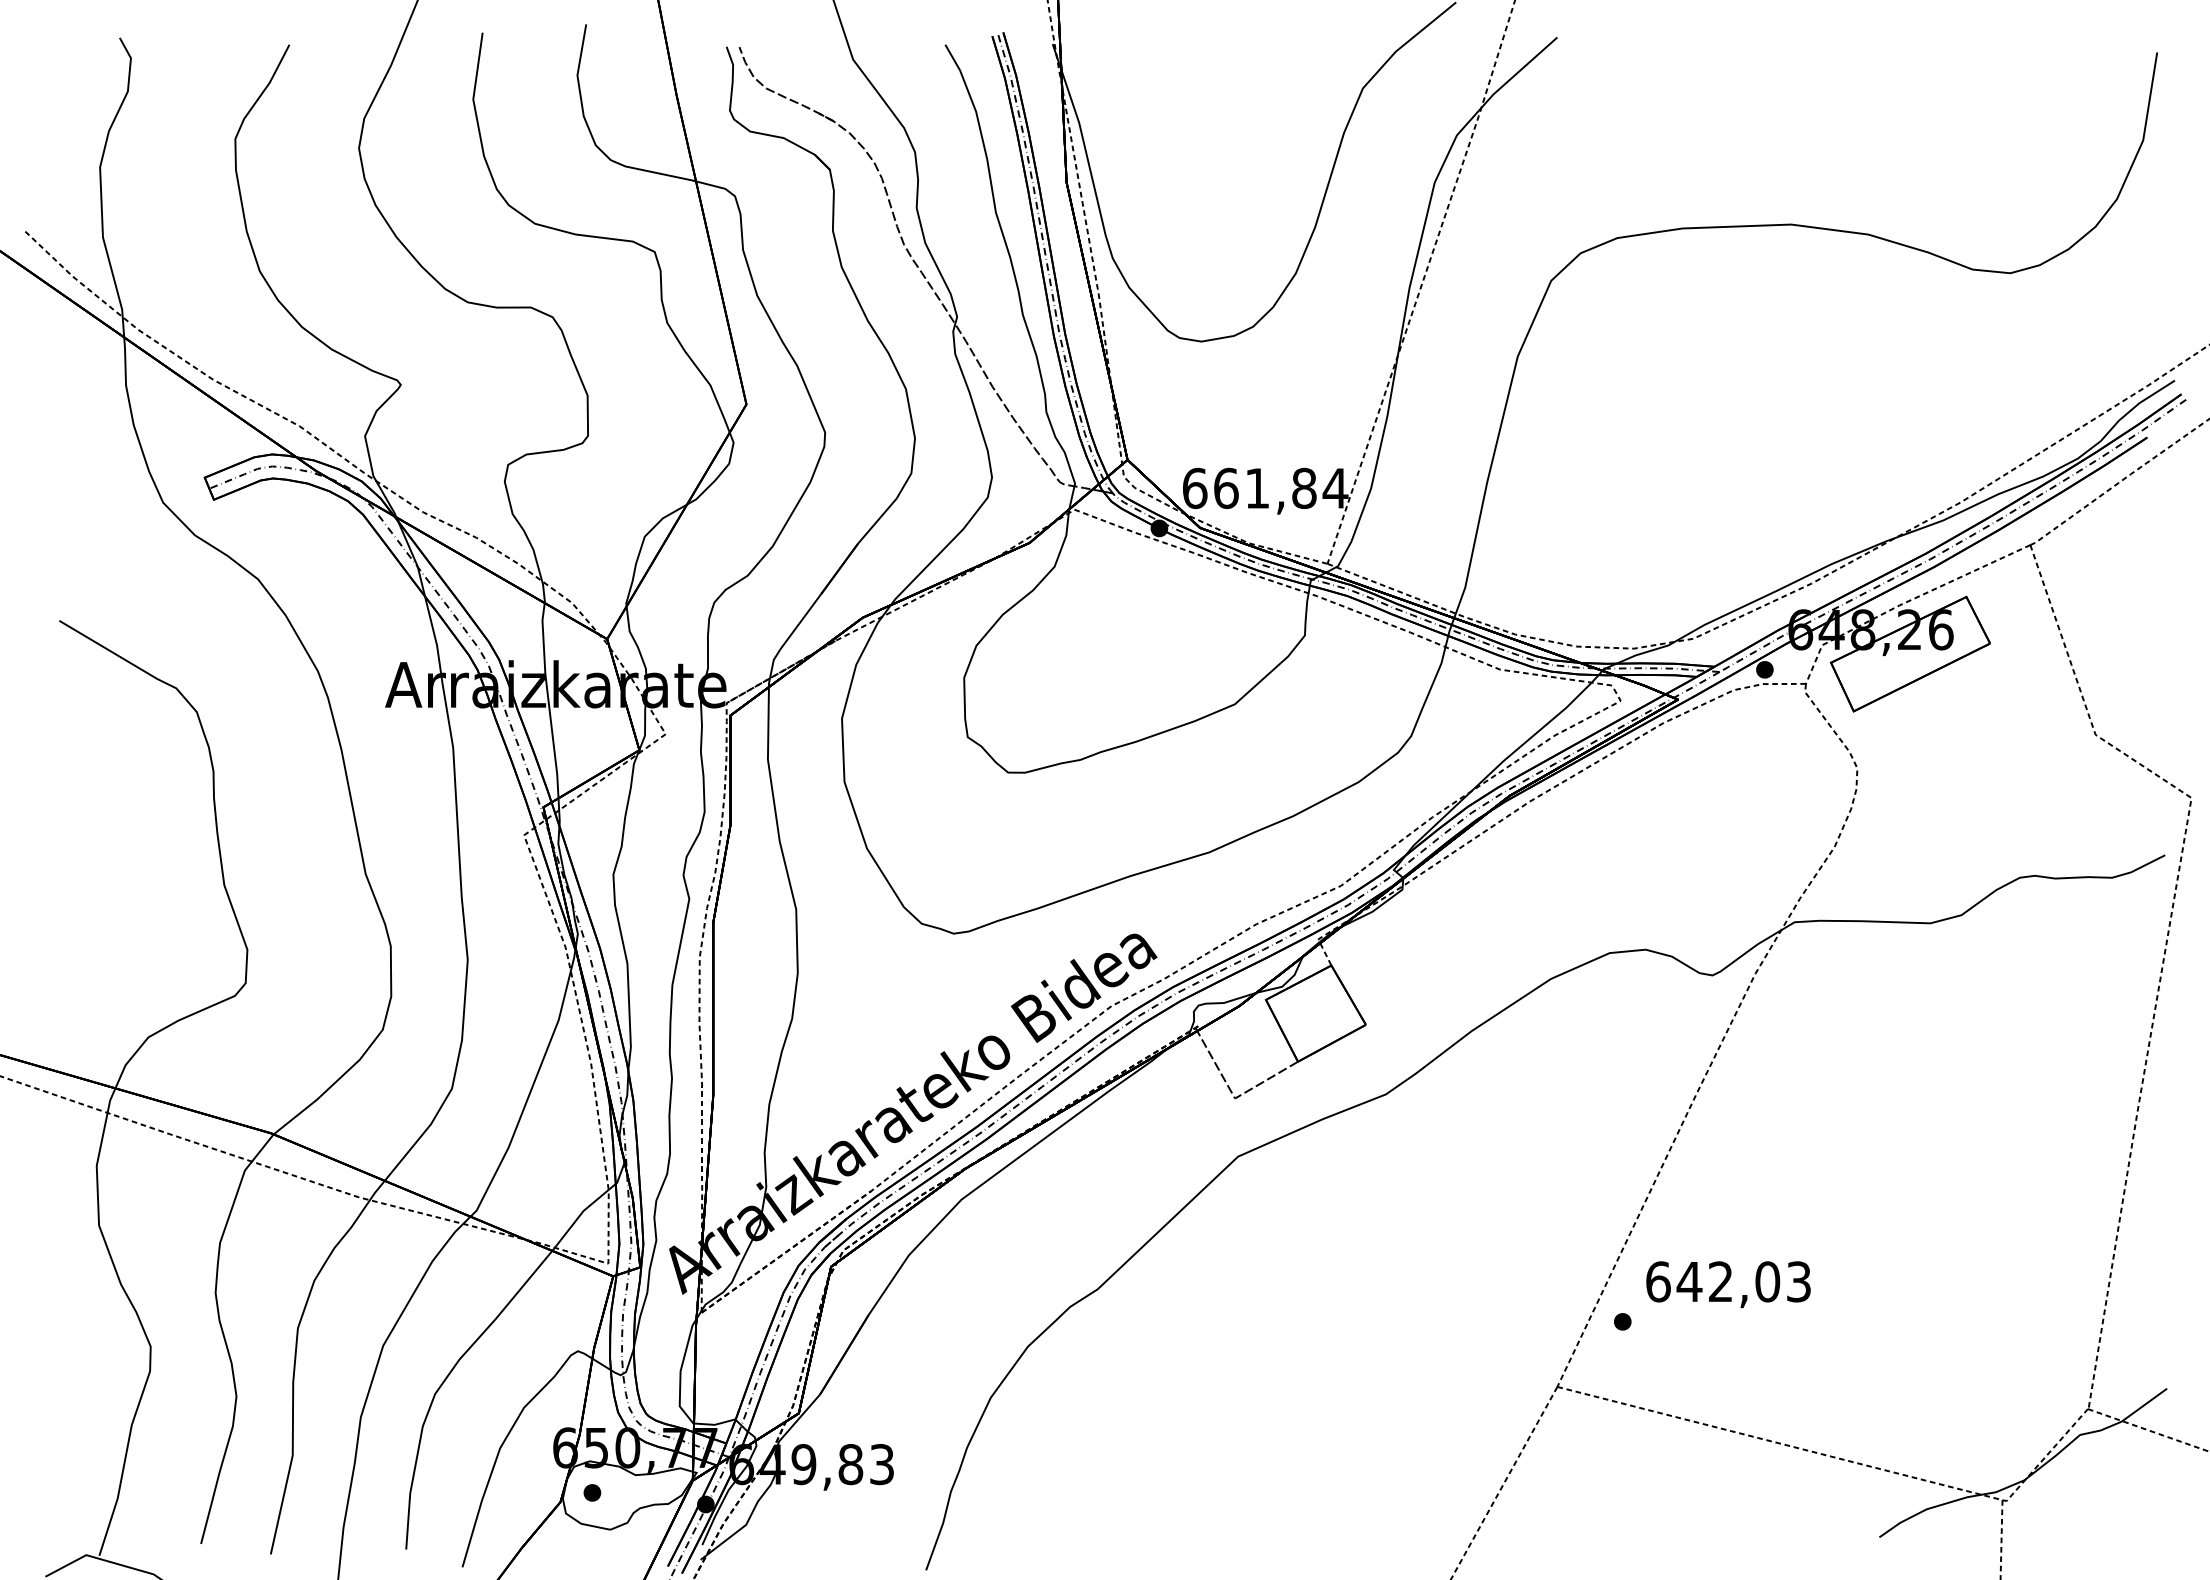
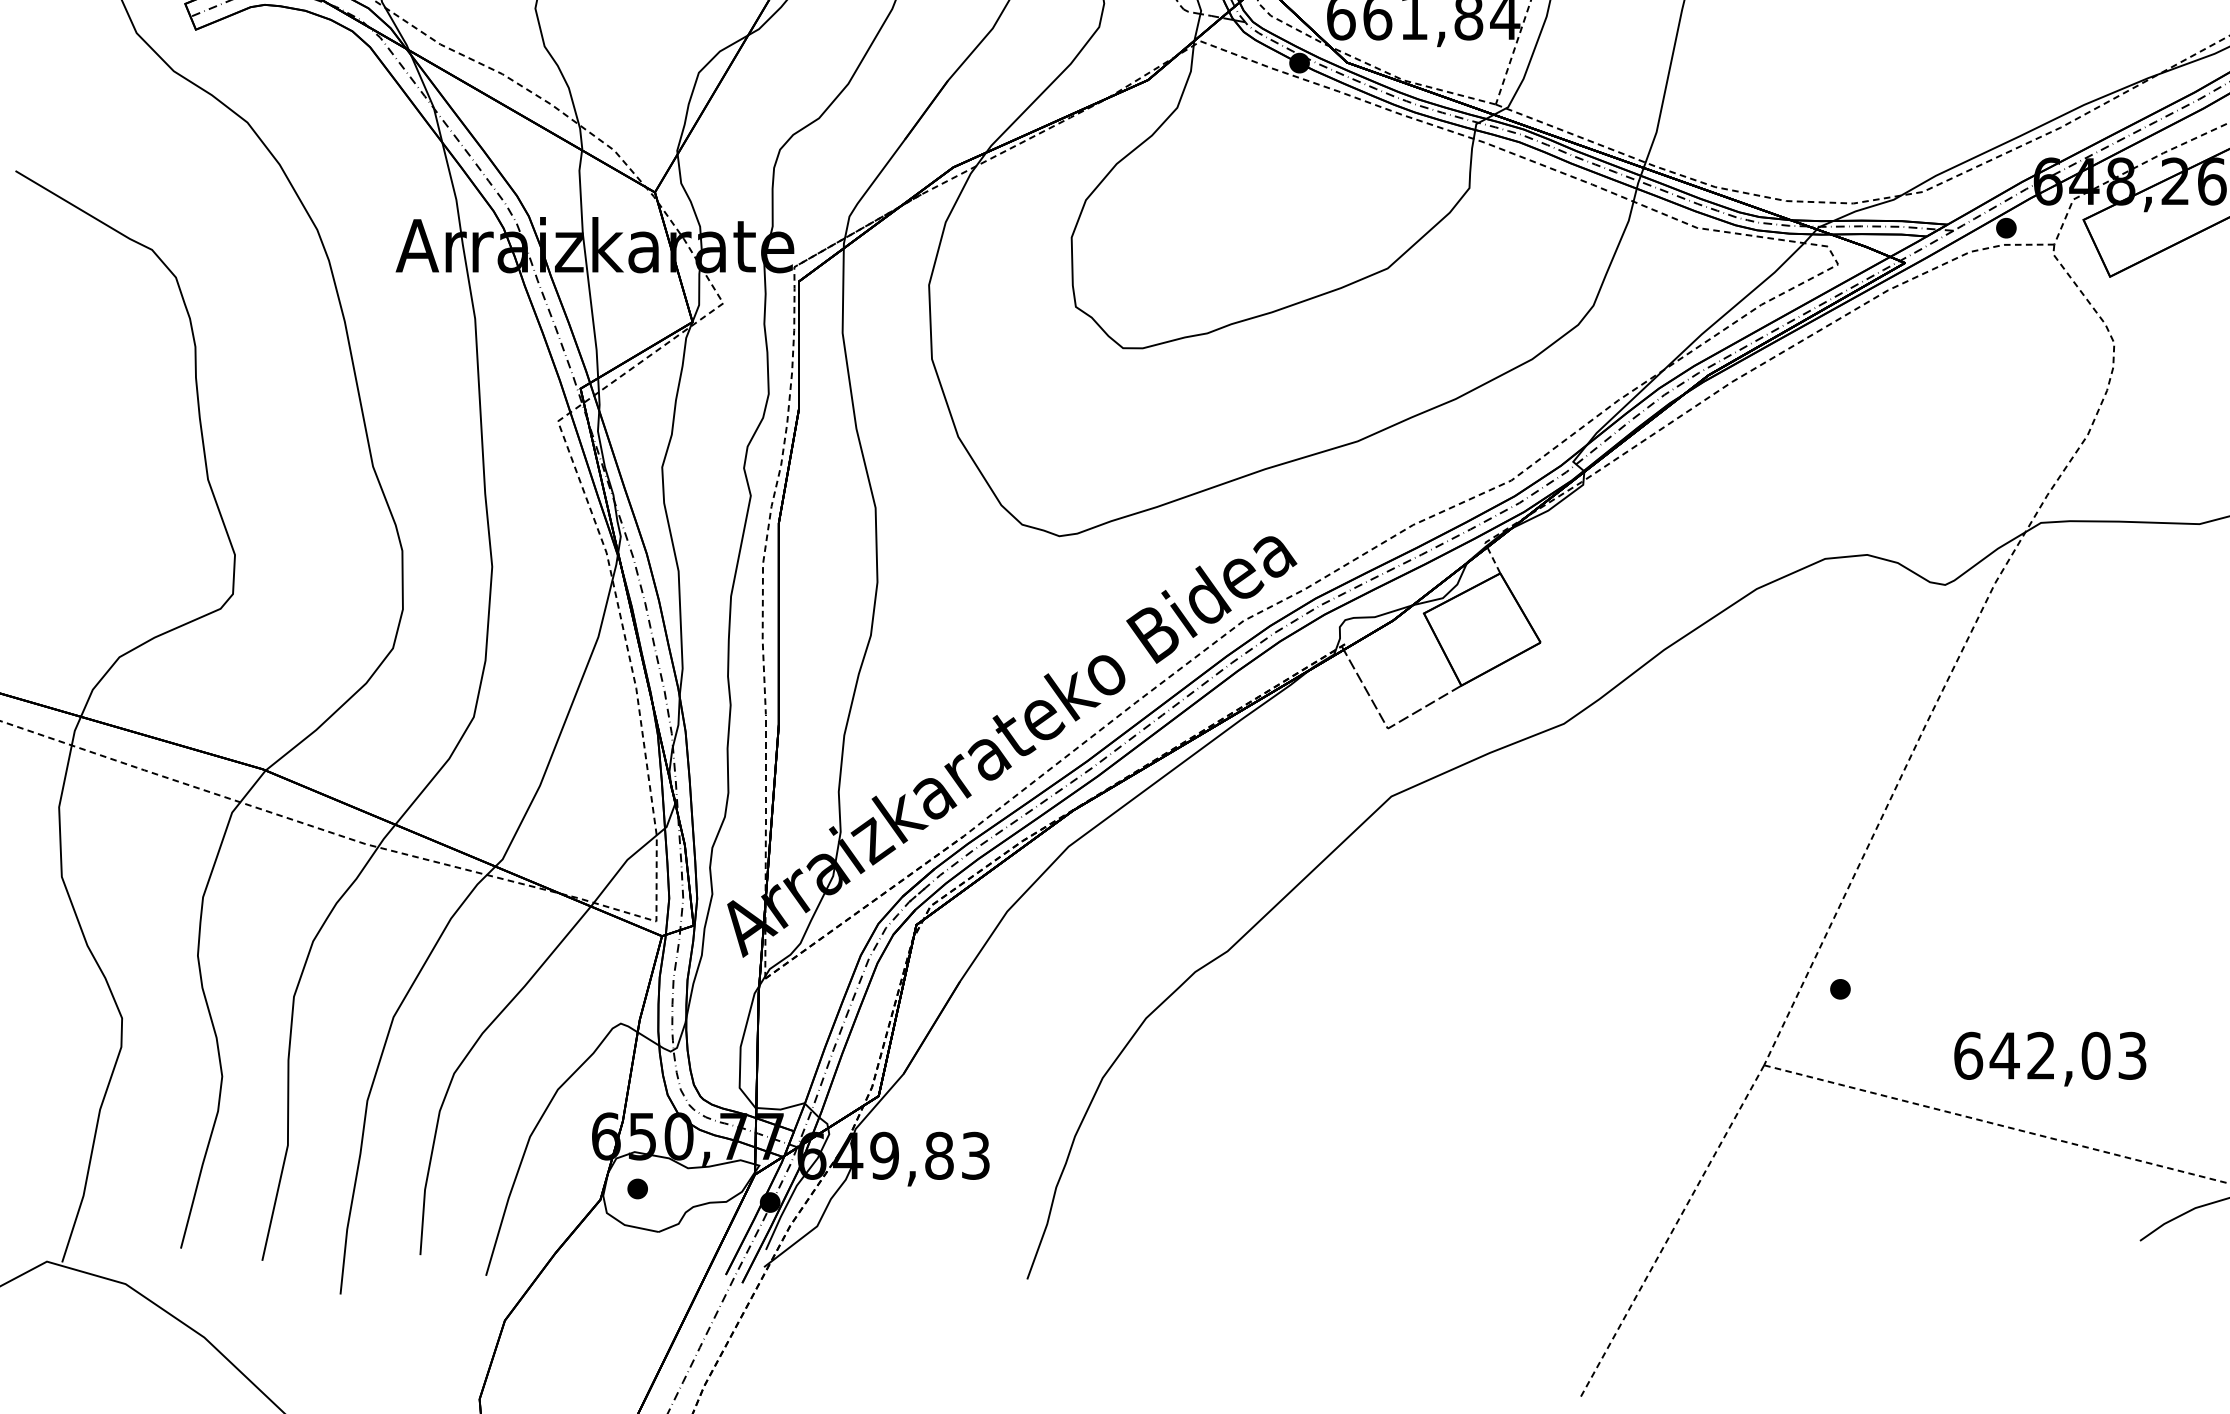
text: (1728, 1284) -> (2050, 1058), moved

